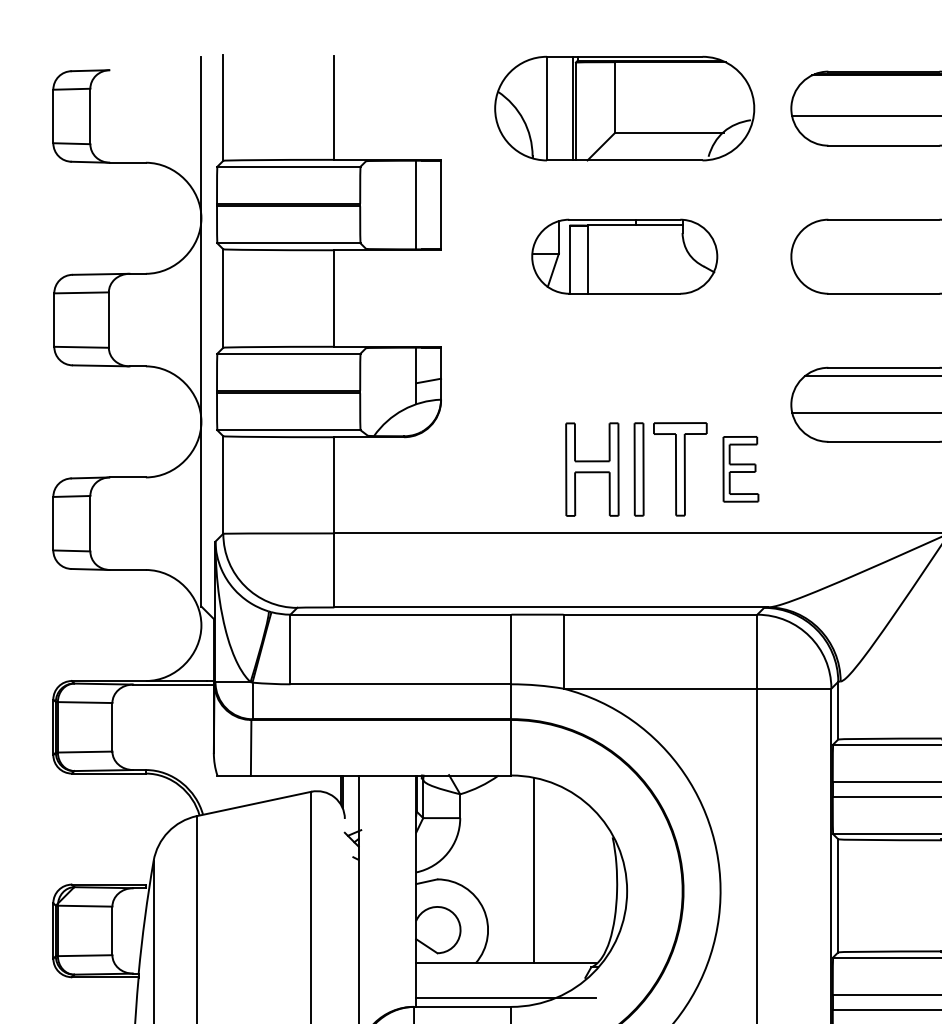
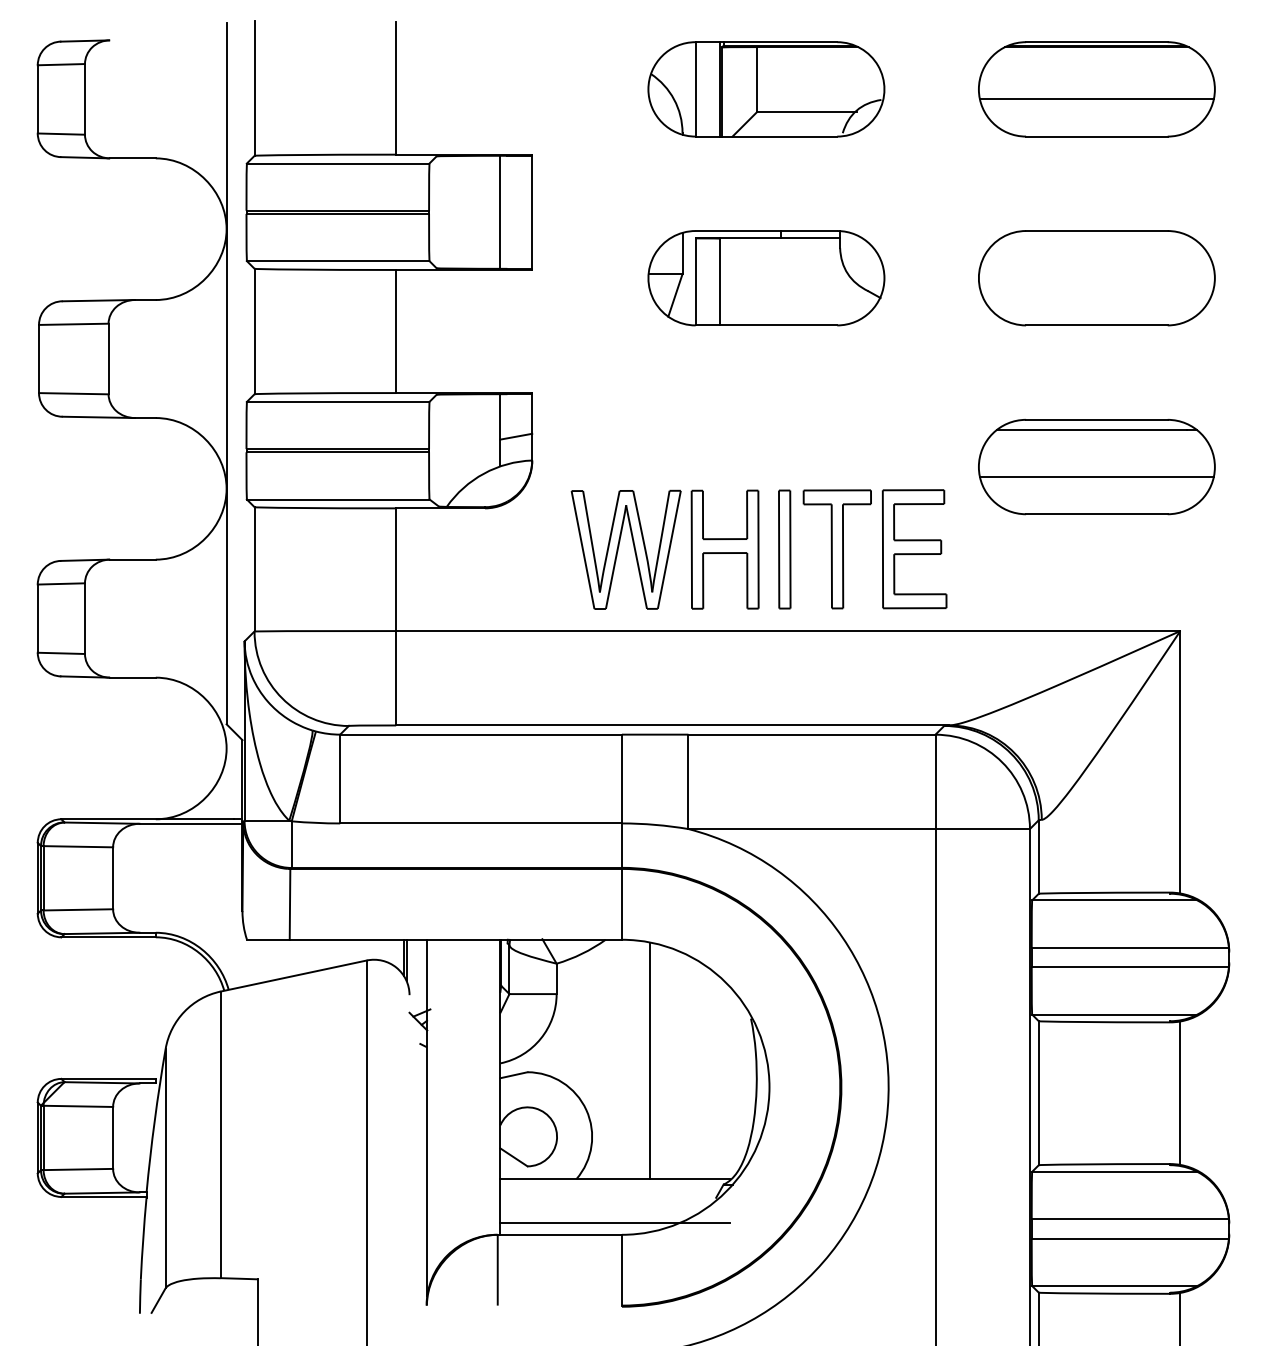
part: (624, 108) -> (766, 89), size x0.71
part: (509, 467) -> (619, 546), added
part: (740, 469) -> (914, 549), size x1.43

